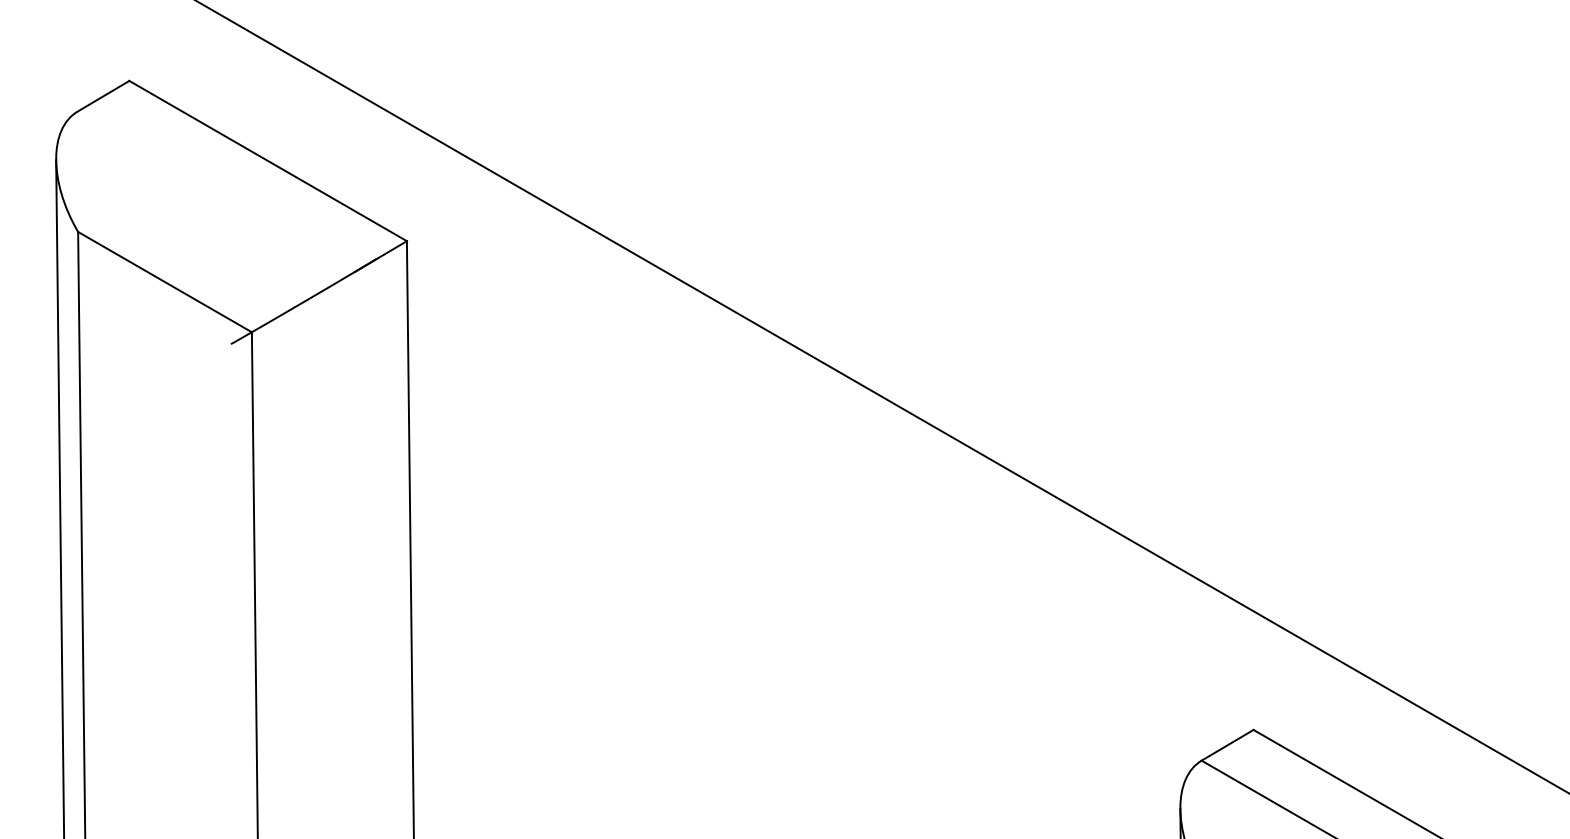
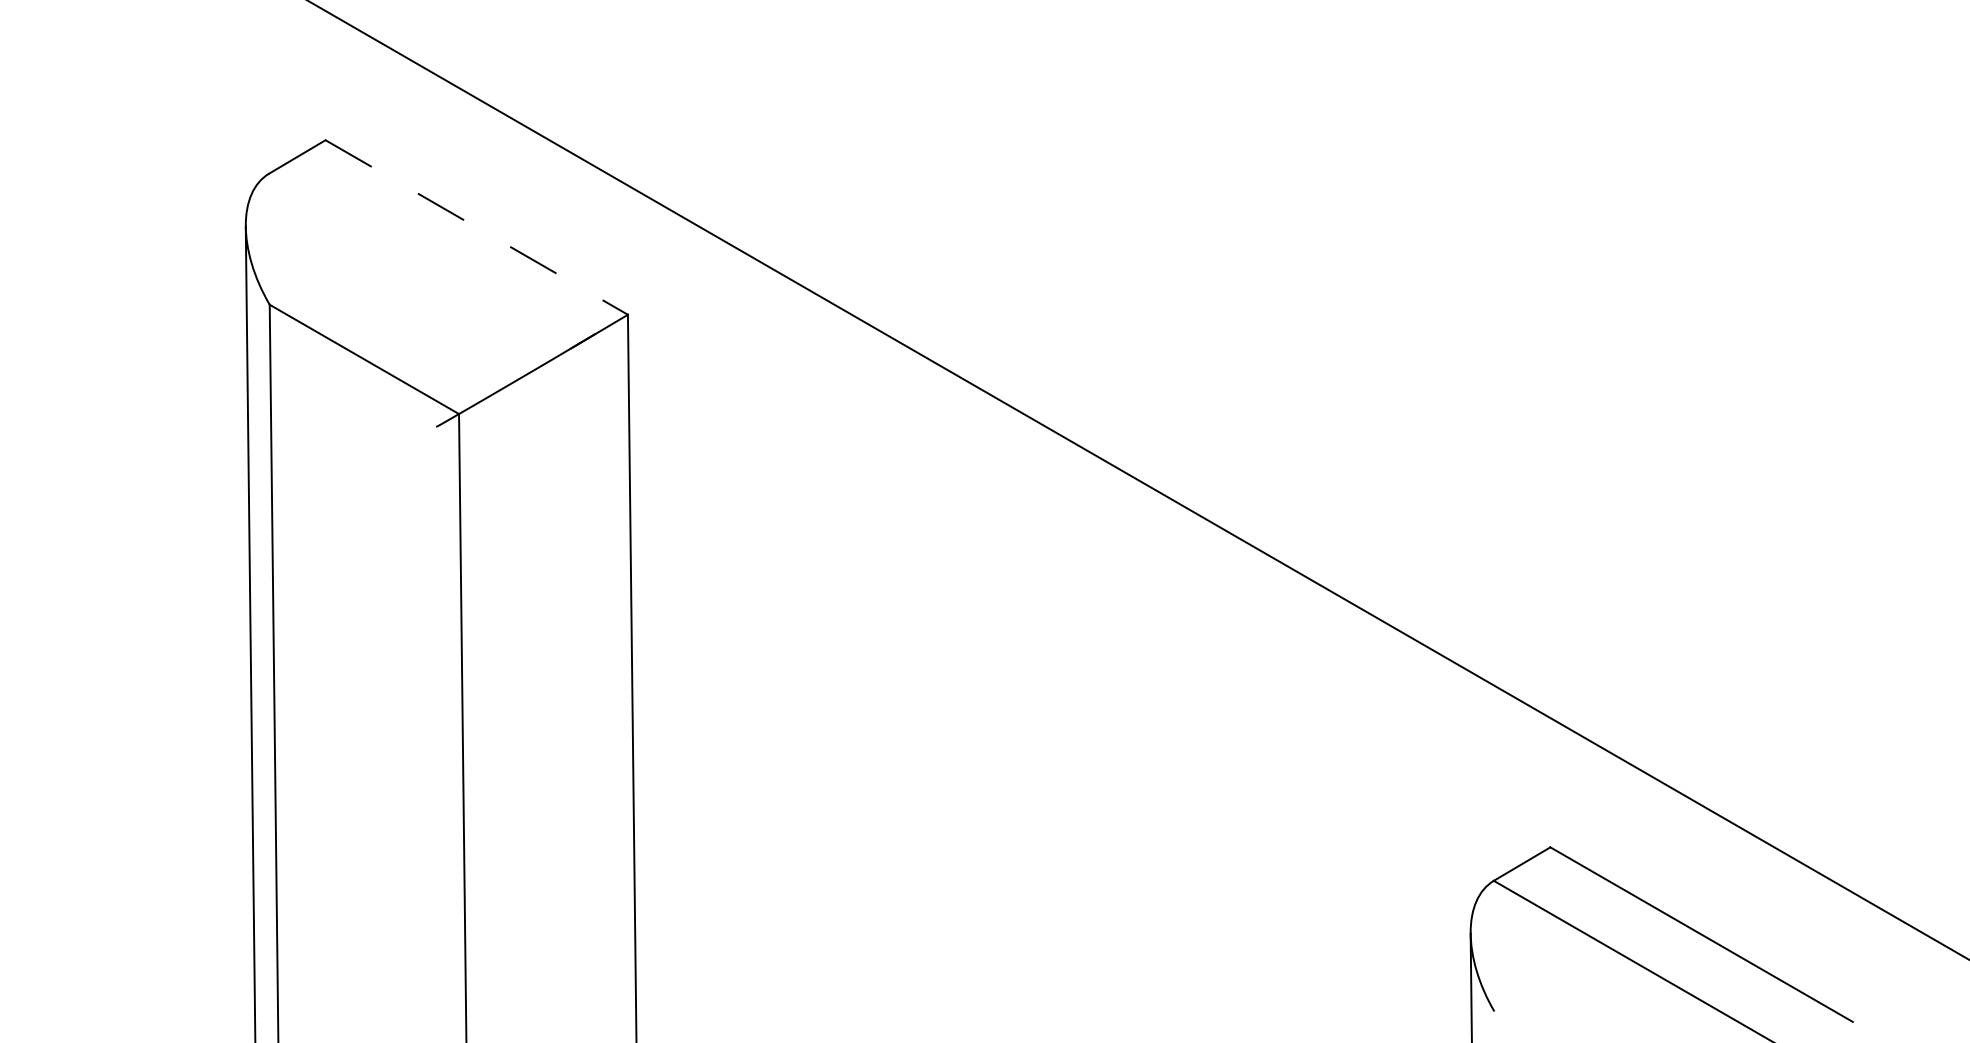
line: (267, 161) -> (476, 227), solid -> dashed

